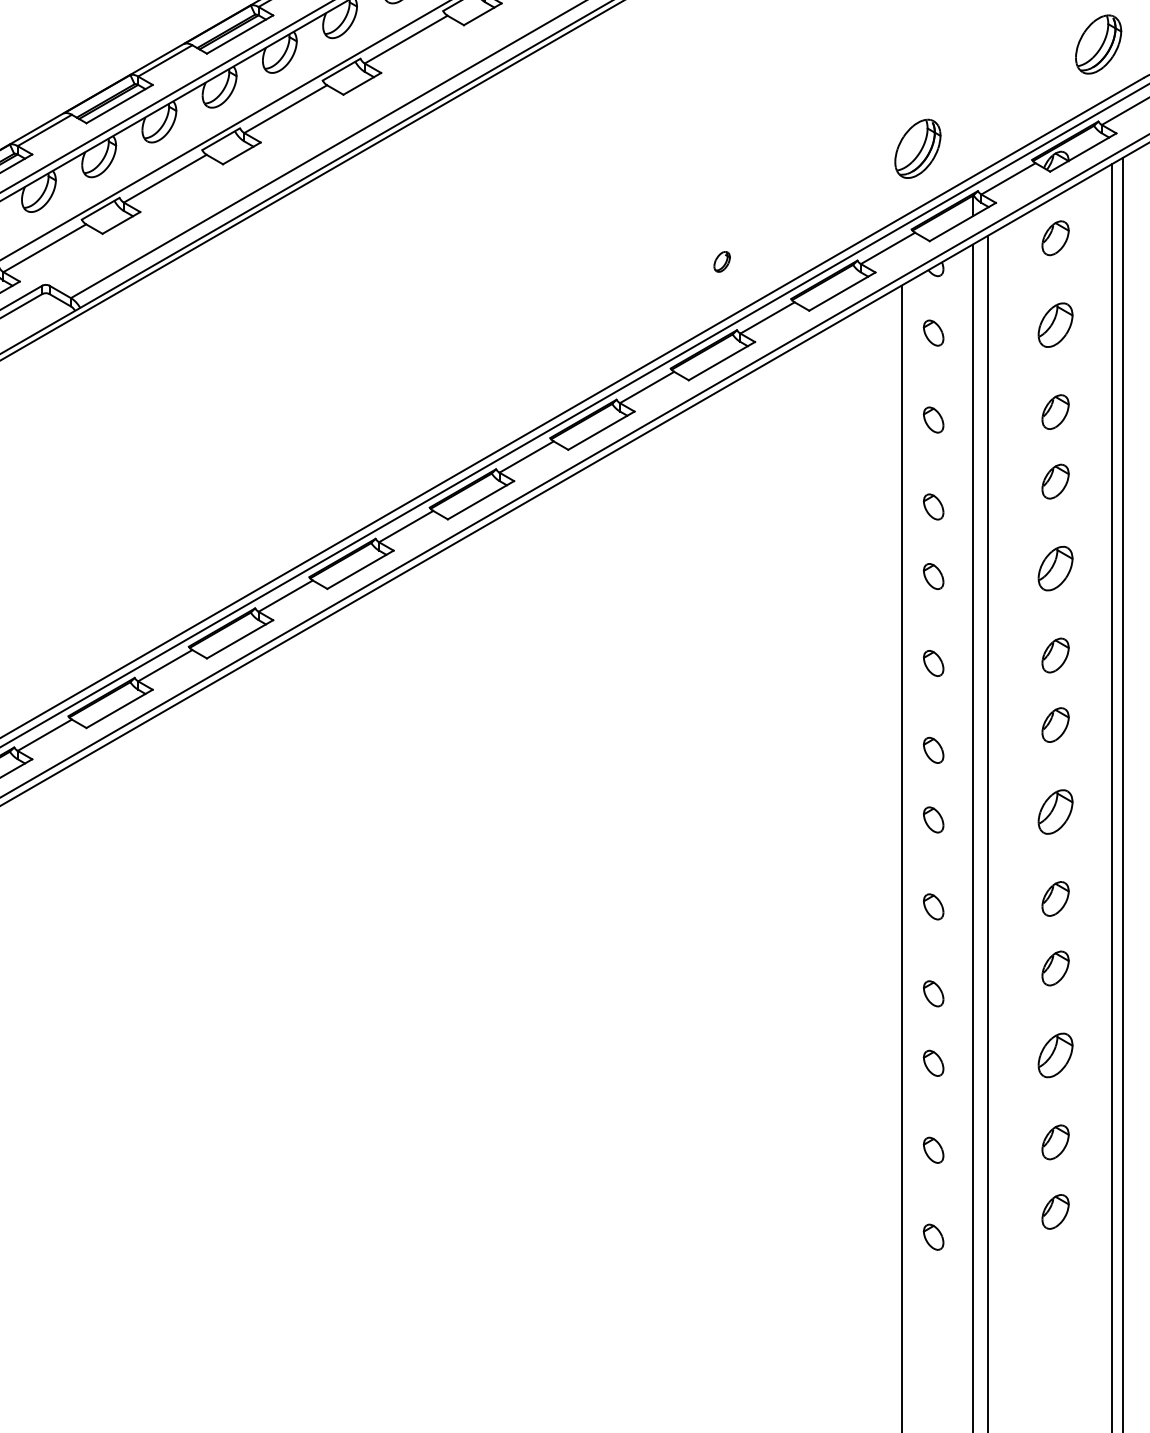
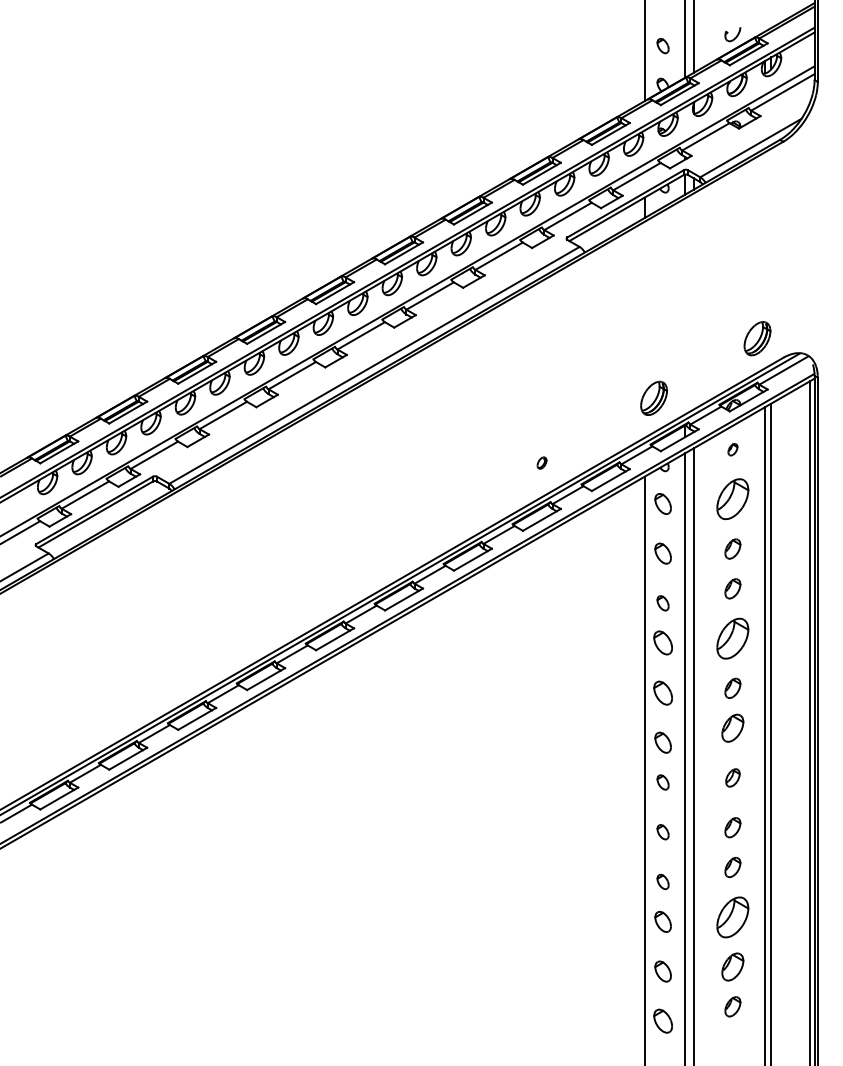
part: (1054, 238) -> (732, 449), size x0.6
part: (1054, 325) -> (732, 499), size x1.6
part: (932, 332) -> (662, 503), size x1.4
part: (932, 419) -> (662, 553), size x1.4
part: (1054, 568) -> (732, 638), size x1.6
part: (932, 577) -> (662, 643), size x1.6
part: (932, 662) -> (662, 692), size x1.6
part: (1054, 723) -> (732, 727), size x1.4
part: (932, 750) -> (662, 742), size x1.4
part: (1054, 811) -> (732, 777), size x0.7
part: (1054, 1054) -> (732, 916), size x1.6
part: (932, 1062) -> (662, 921), size x1.4
part: (1054, 1141) -> (732, 966), size x1.4
part: (932, 1150) -> (662, 971), size x1.4
part: (932, 1237) -> (662, 1021), size x1.6

